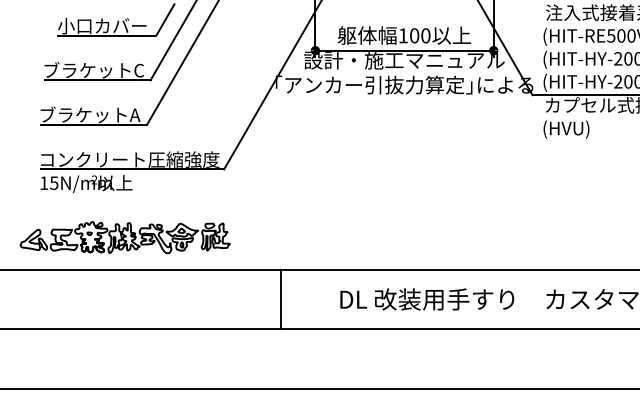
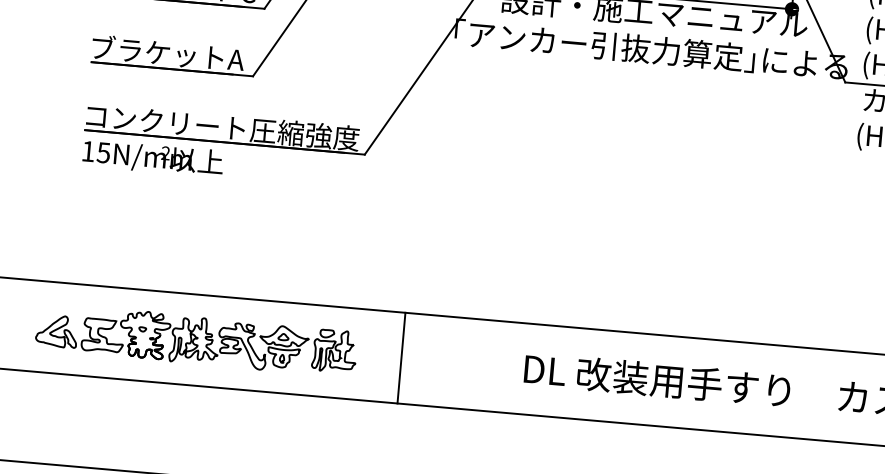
part: (124, 237) -> (195, 339), moved
line: (280, 299) -> (401, 357), moved

